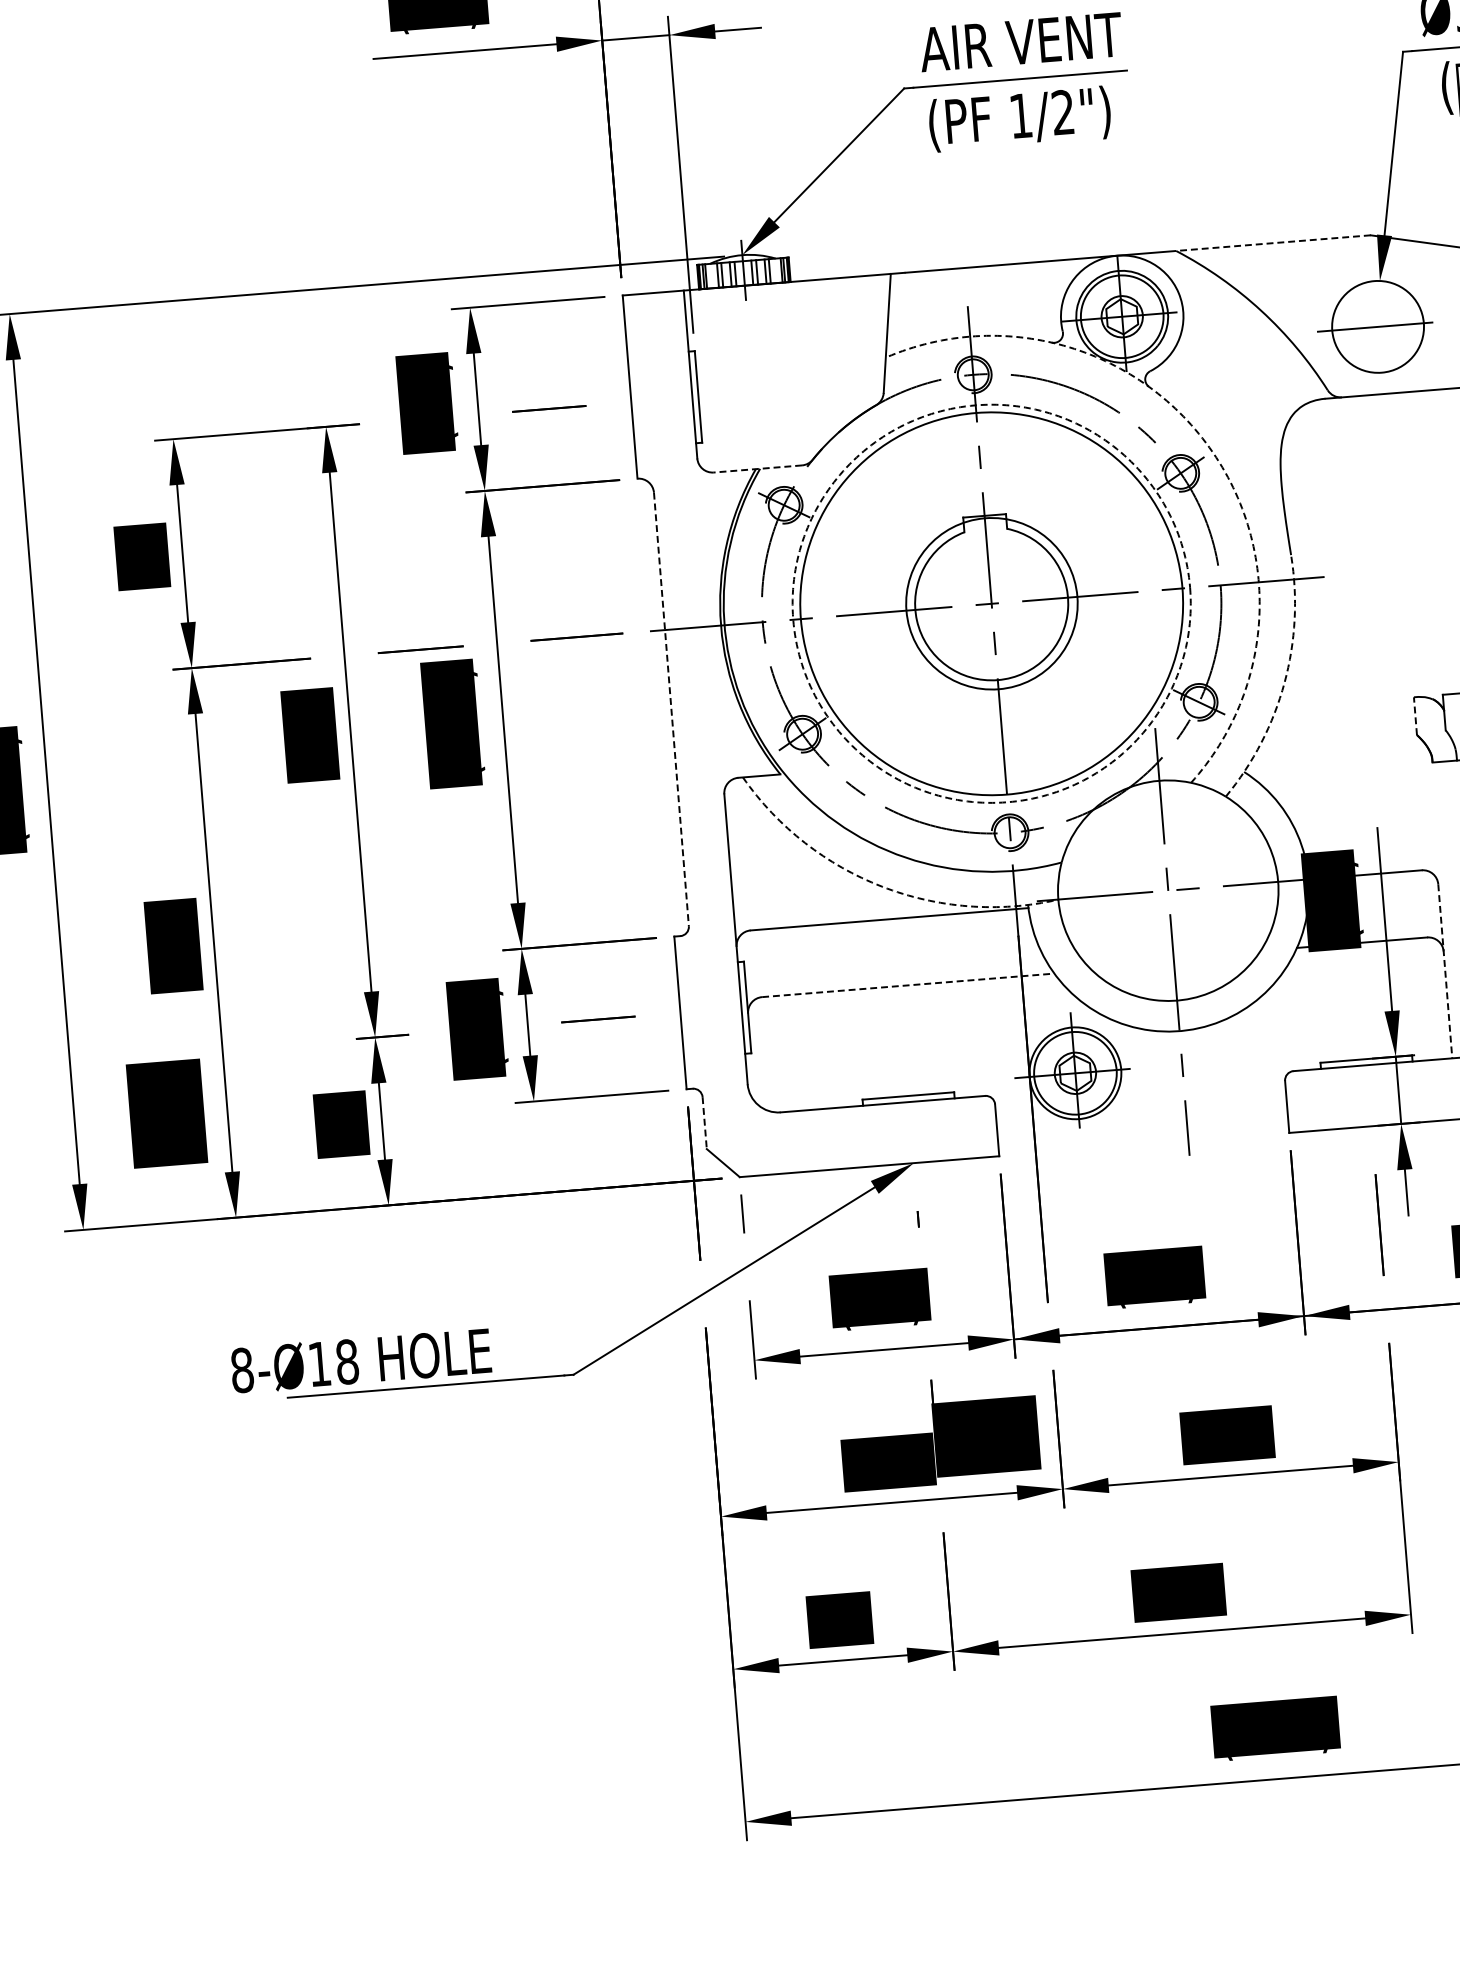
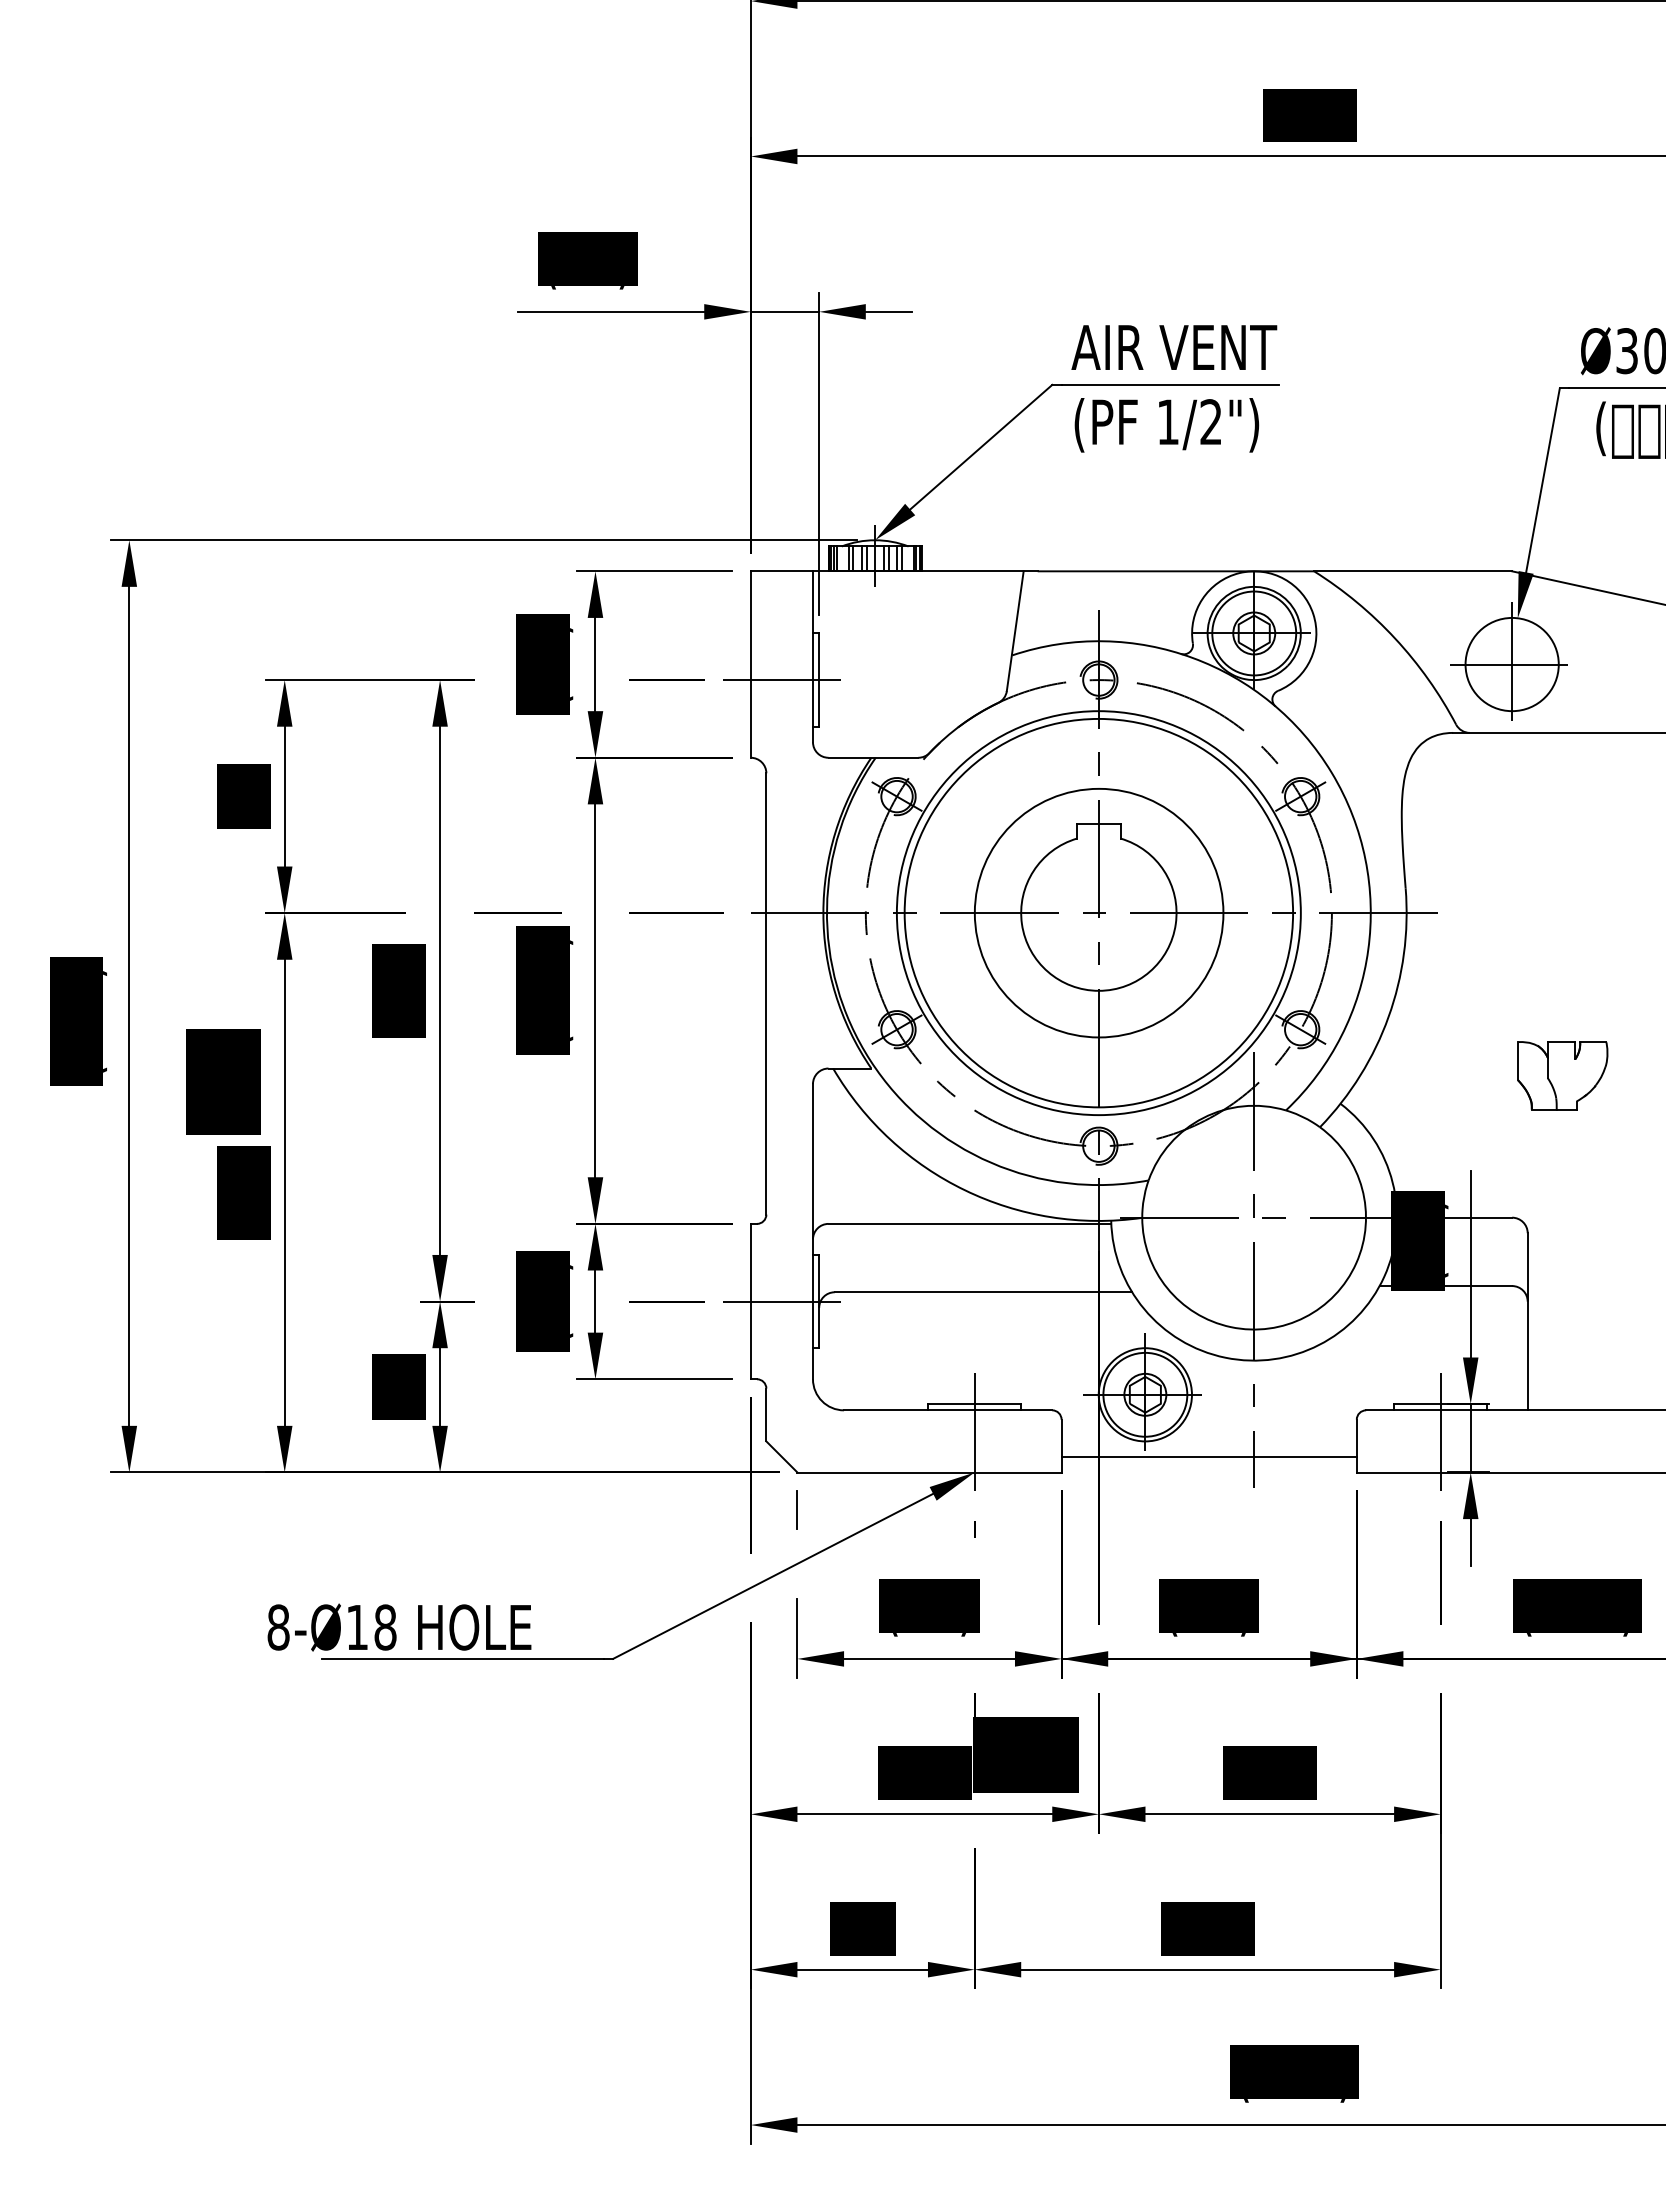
line: (1272, 243) -> (1412, 571), dashed -> solid
line: (1378, 326) -> (1512, 664), added
line: (663, 400) -> (783, 680), added
arc: (1209, 448) -> (1331, 773), dashed -> solid
line: (757, 468) -> (873, 757), dashed -> solid
circle: (991, 603) -> (1098, 912), size x1.43
circle: (991, 604) -> (1098, 913), dashed -> solid
arc: (1284, 683) -> (1388, 1017), dashed -> solid
line: (671, 709) -> (766, 993), dashed -> solid
line: (1415, 715) -> (1518, 1060), dashed -> solid
arc: (881, 886) -> (964, 1190), dashed -> solid
line: (1445, 971) -> (1527, 1321), dashed -> solid
line: (908, 985) -> (983, 1292), dashed -> solid
line: (712, 1010) -> (783, 1301), added
line: (1368, 1092) -> (1440, 1438), added
text: (167, 1113) -> (223, 1081), moved
line: (704, 1123) -> (766, 1415), dashed -> solid
line: (1142, 1128) -> (1208, 1456), added
line: (911, 1129) -> (974, 1438), added

